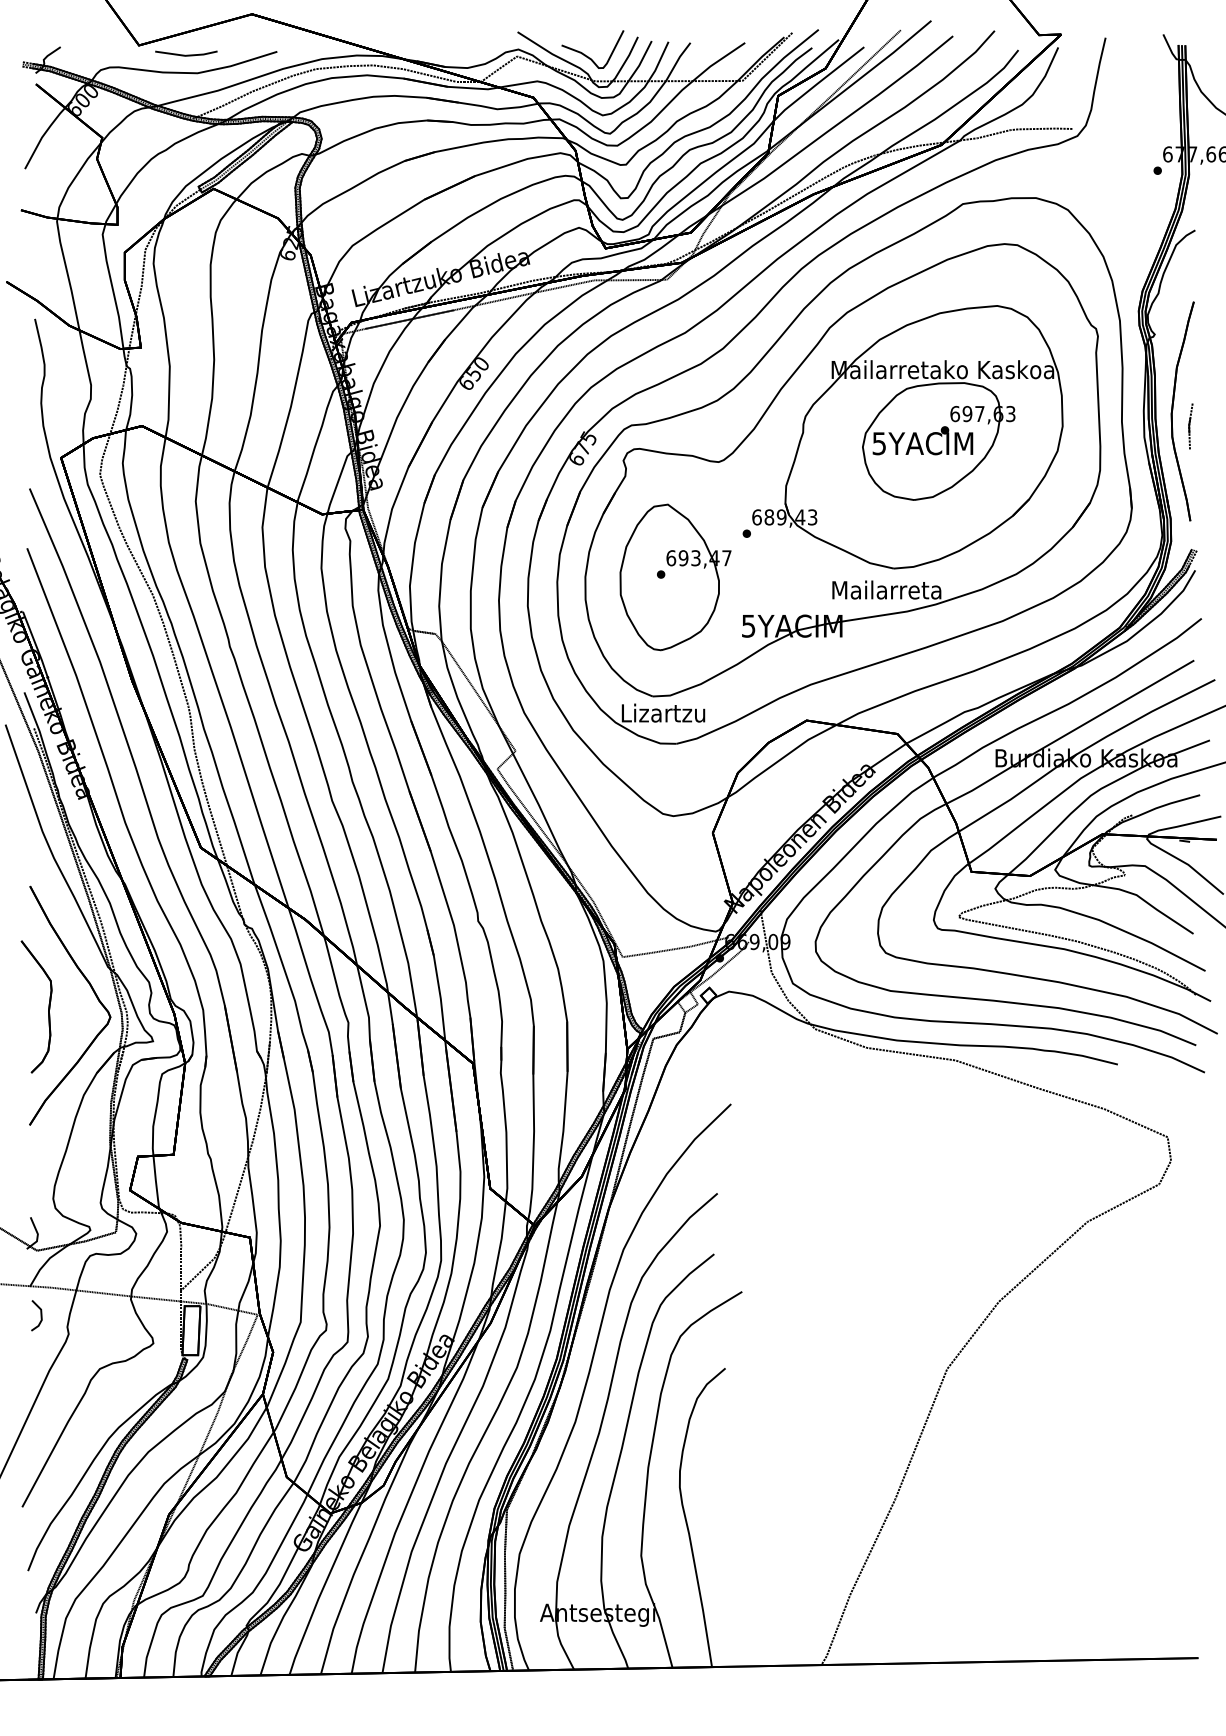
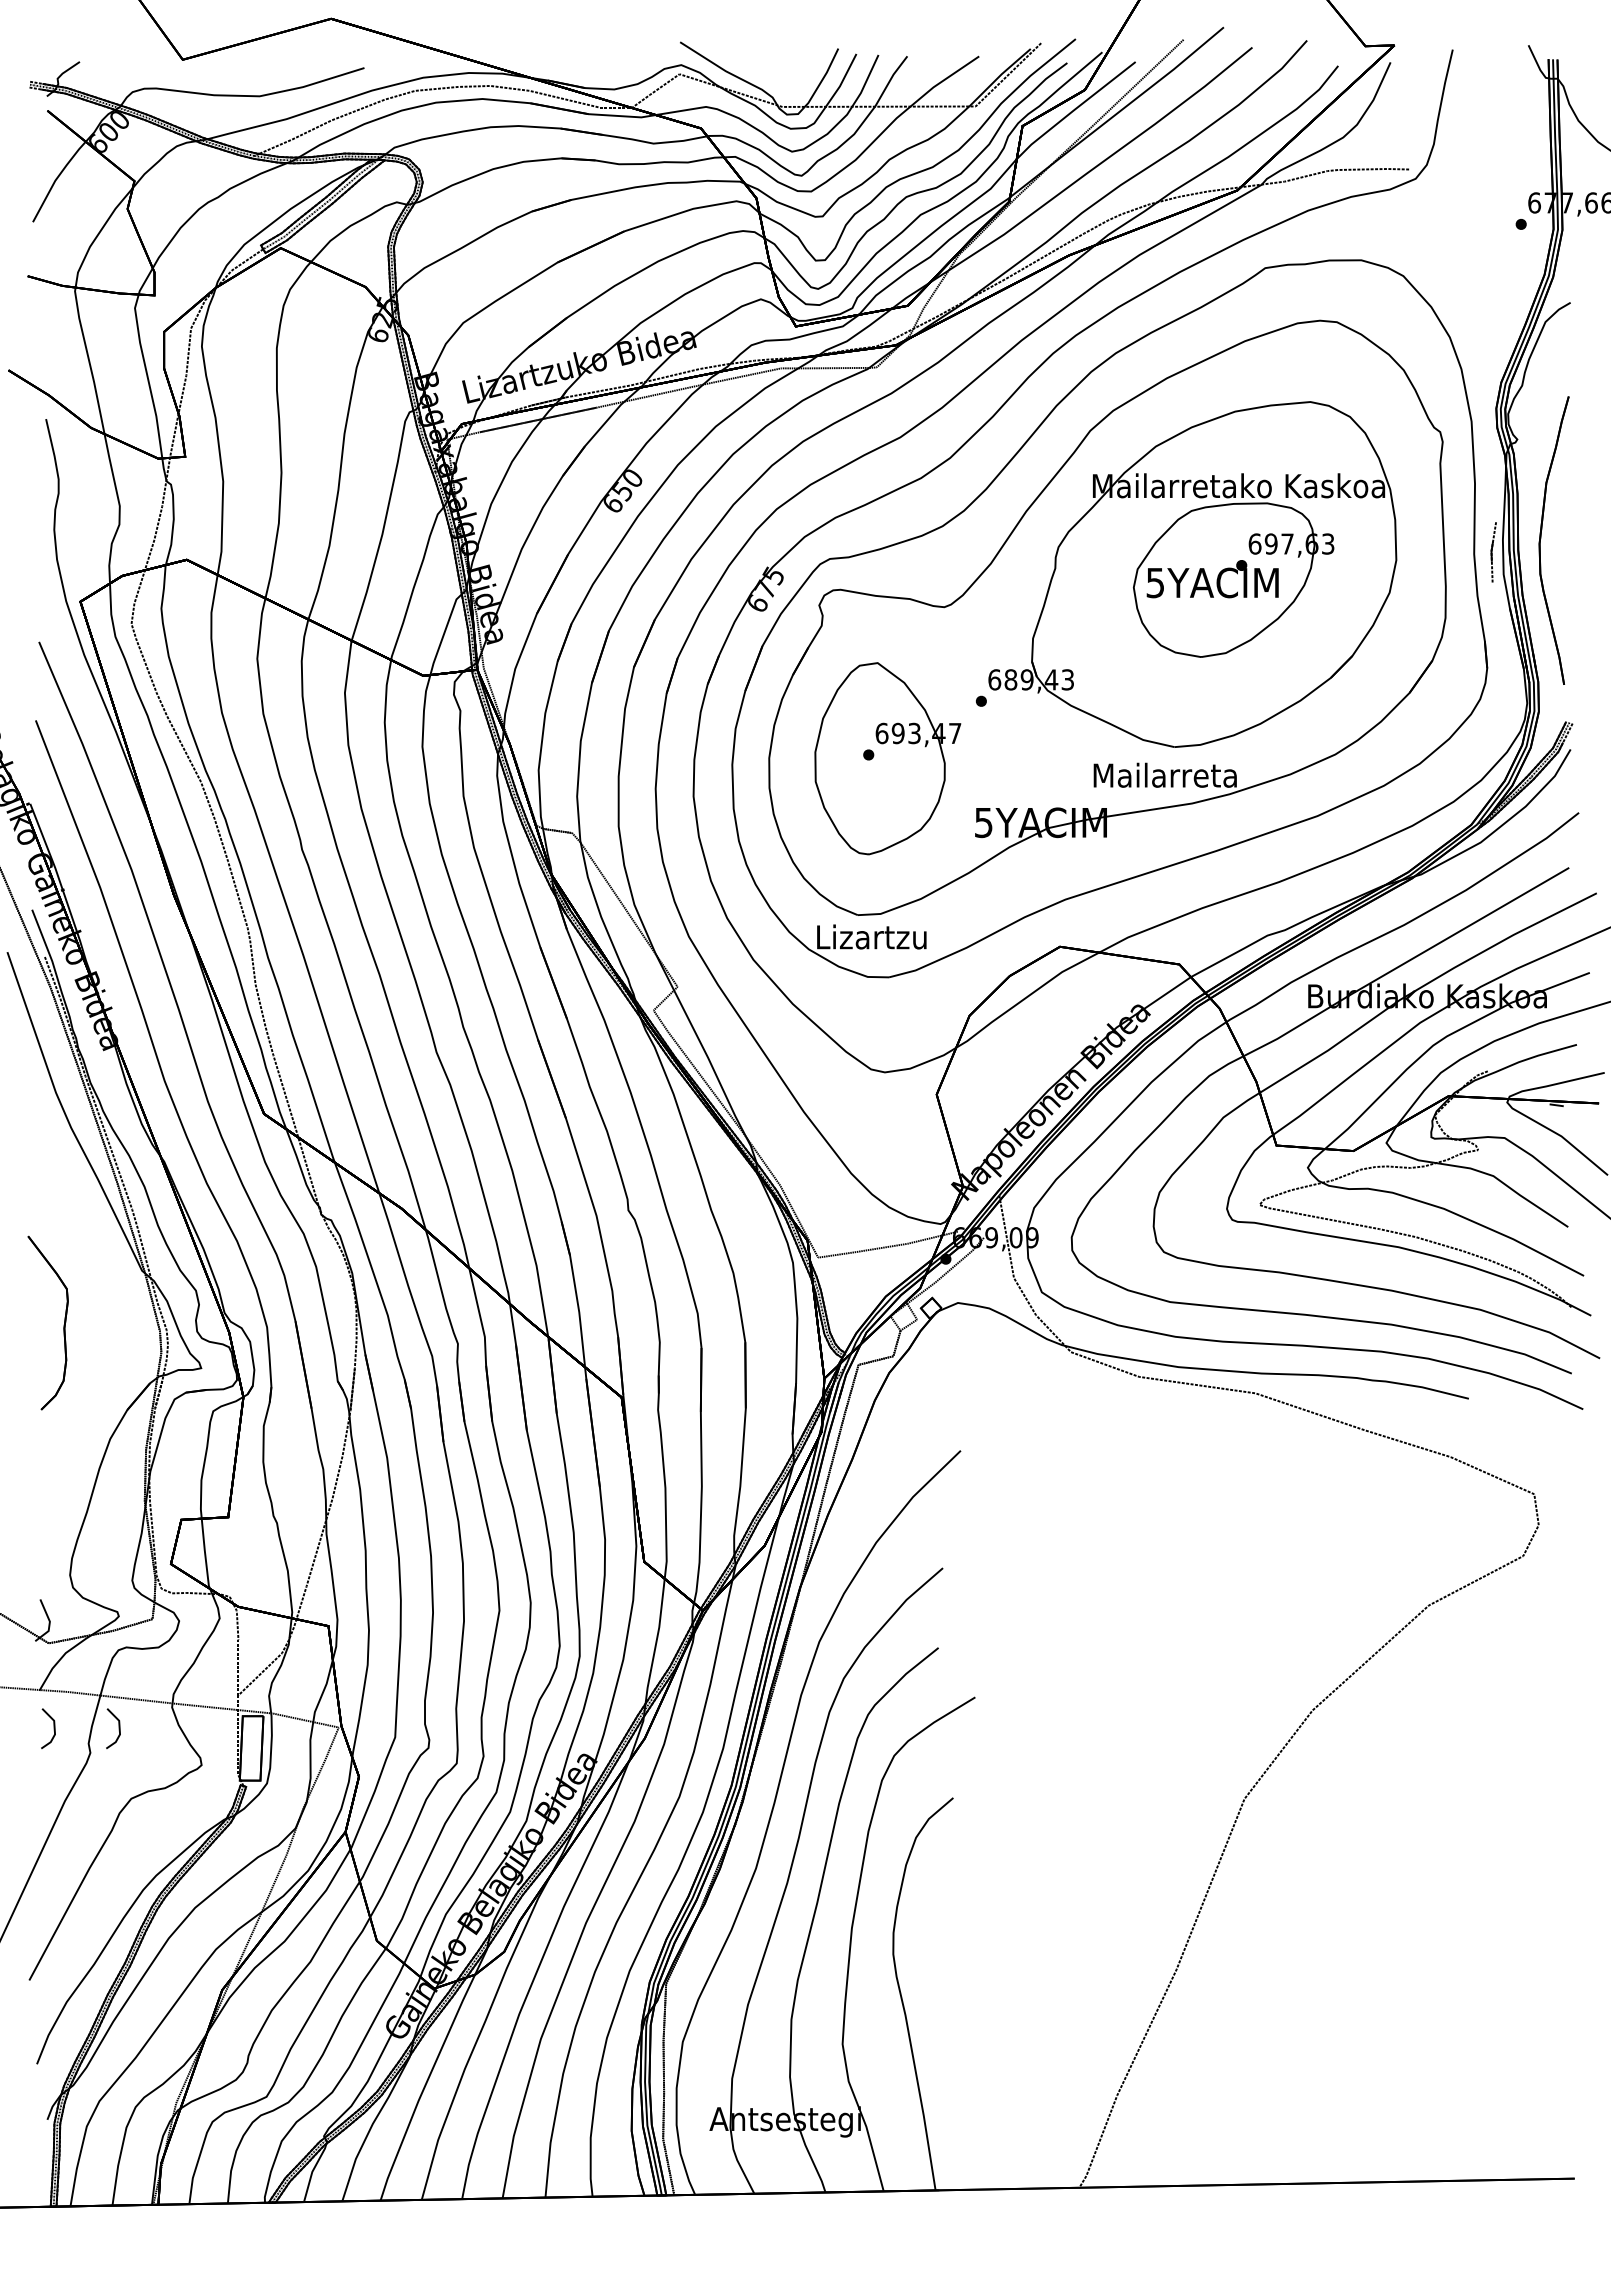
line: (186, 55) -> (244, 72), removed
curve: (588, 56) -> (773, 74), removed
part: (1190, 426) -> (1493, 552), moved
part: (92, 990) -> (121, 1301), removed
line: (90, 1315) -> (118, 1728), added

